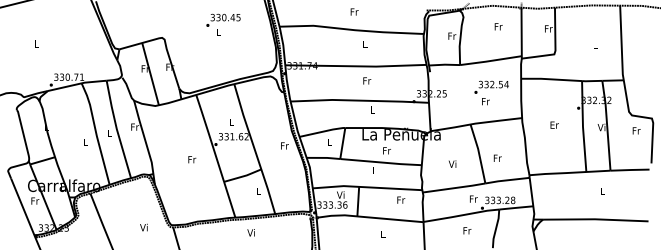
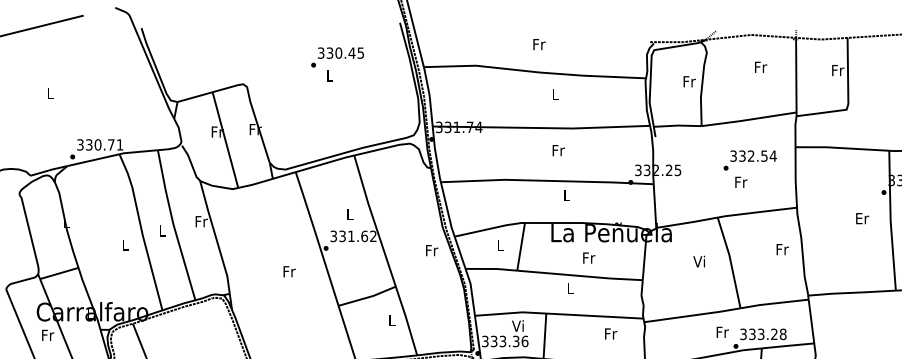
text: (554, 124) -> (862, 217), moved
text: (497, 157) -> (782, 248), moved
text: (452, 163) -> (699, 260), moved

